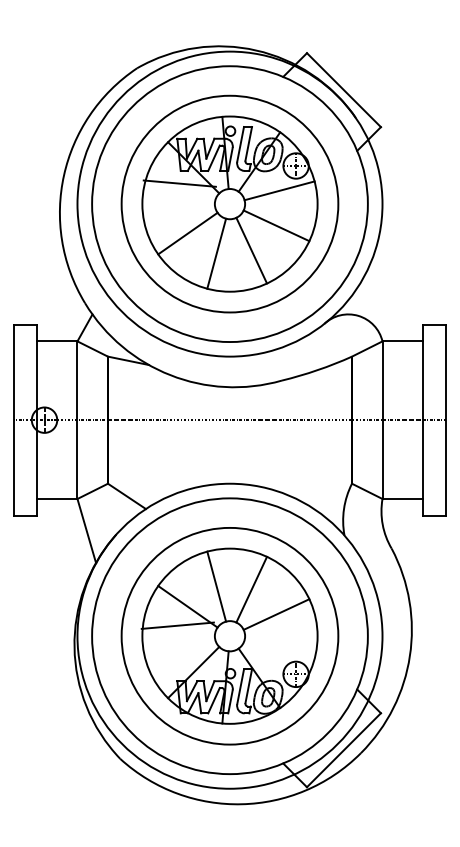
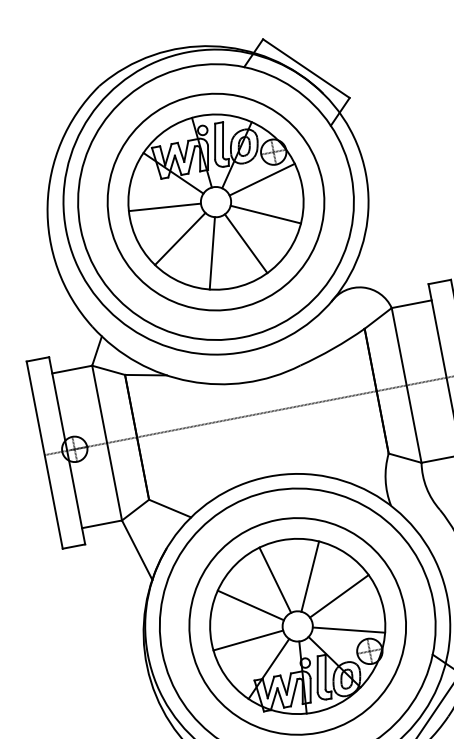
line: (179, 183) -> (164, 207), moved
line: (177, 625) -> (247, 640), moved
line: (279, 649) -> (348, 630), added

